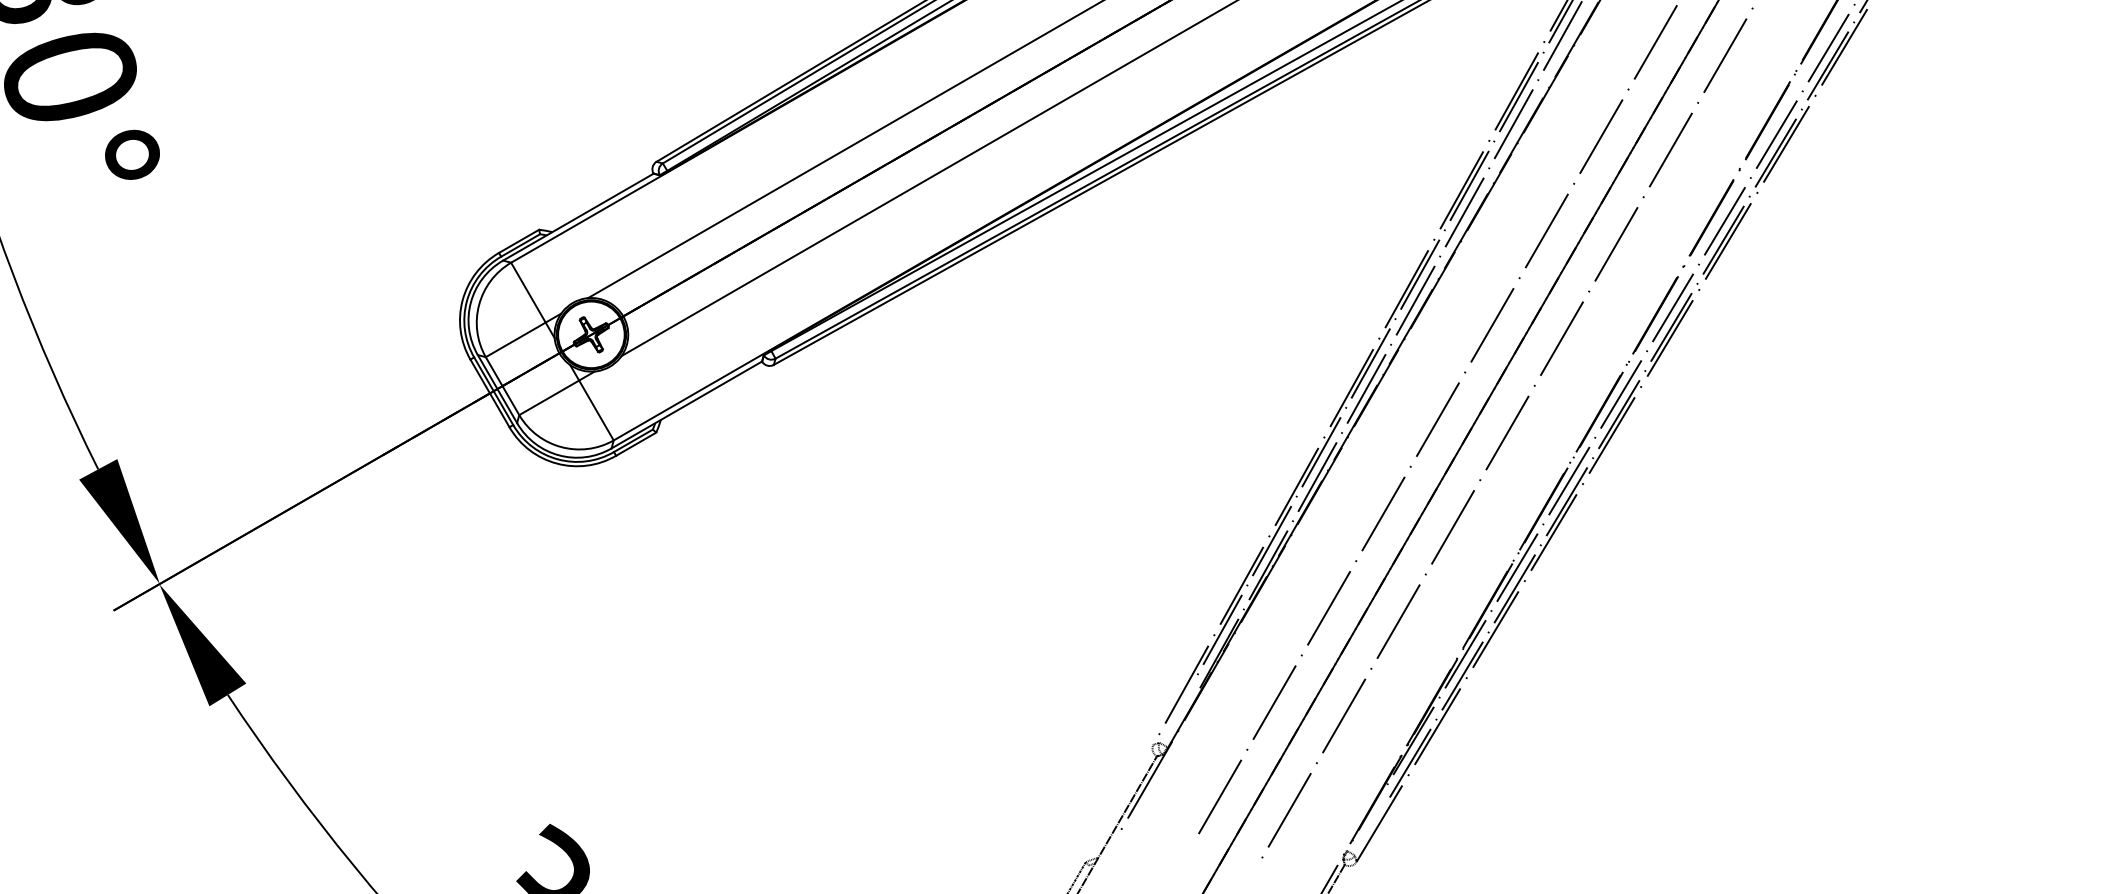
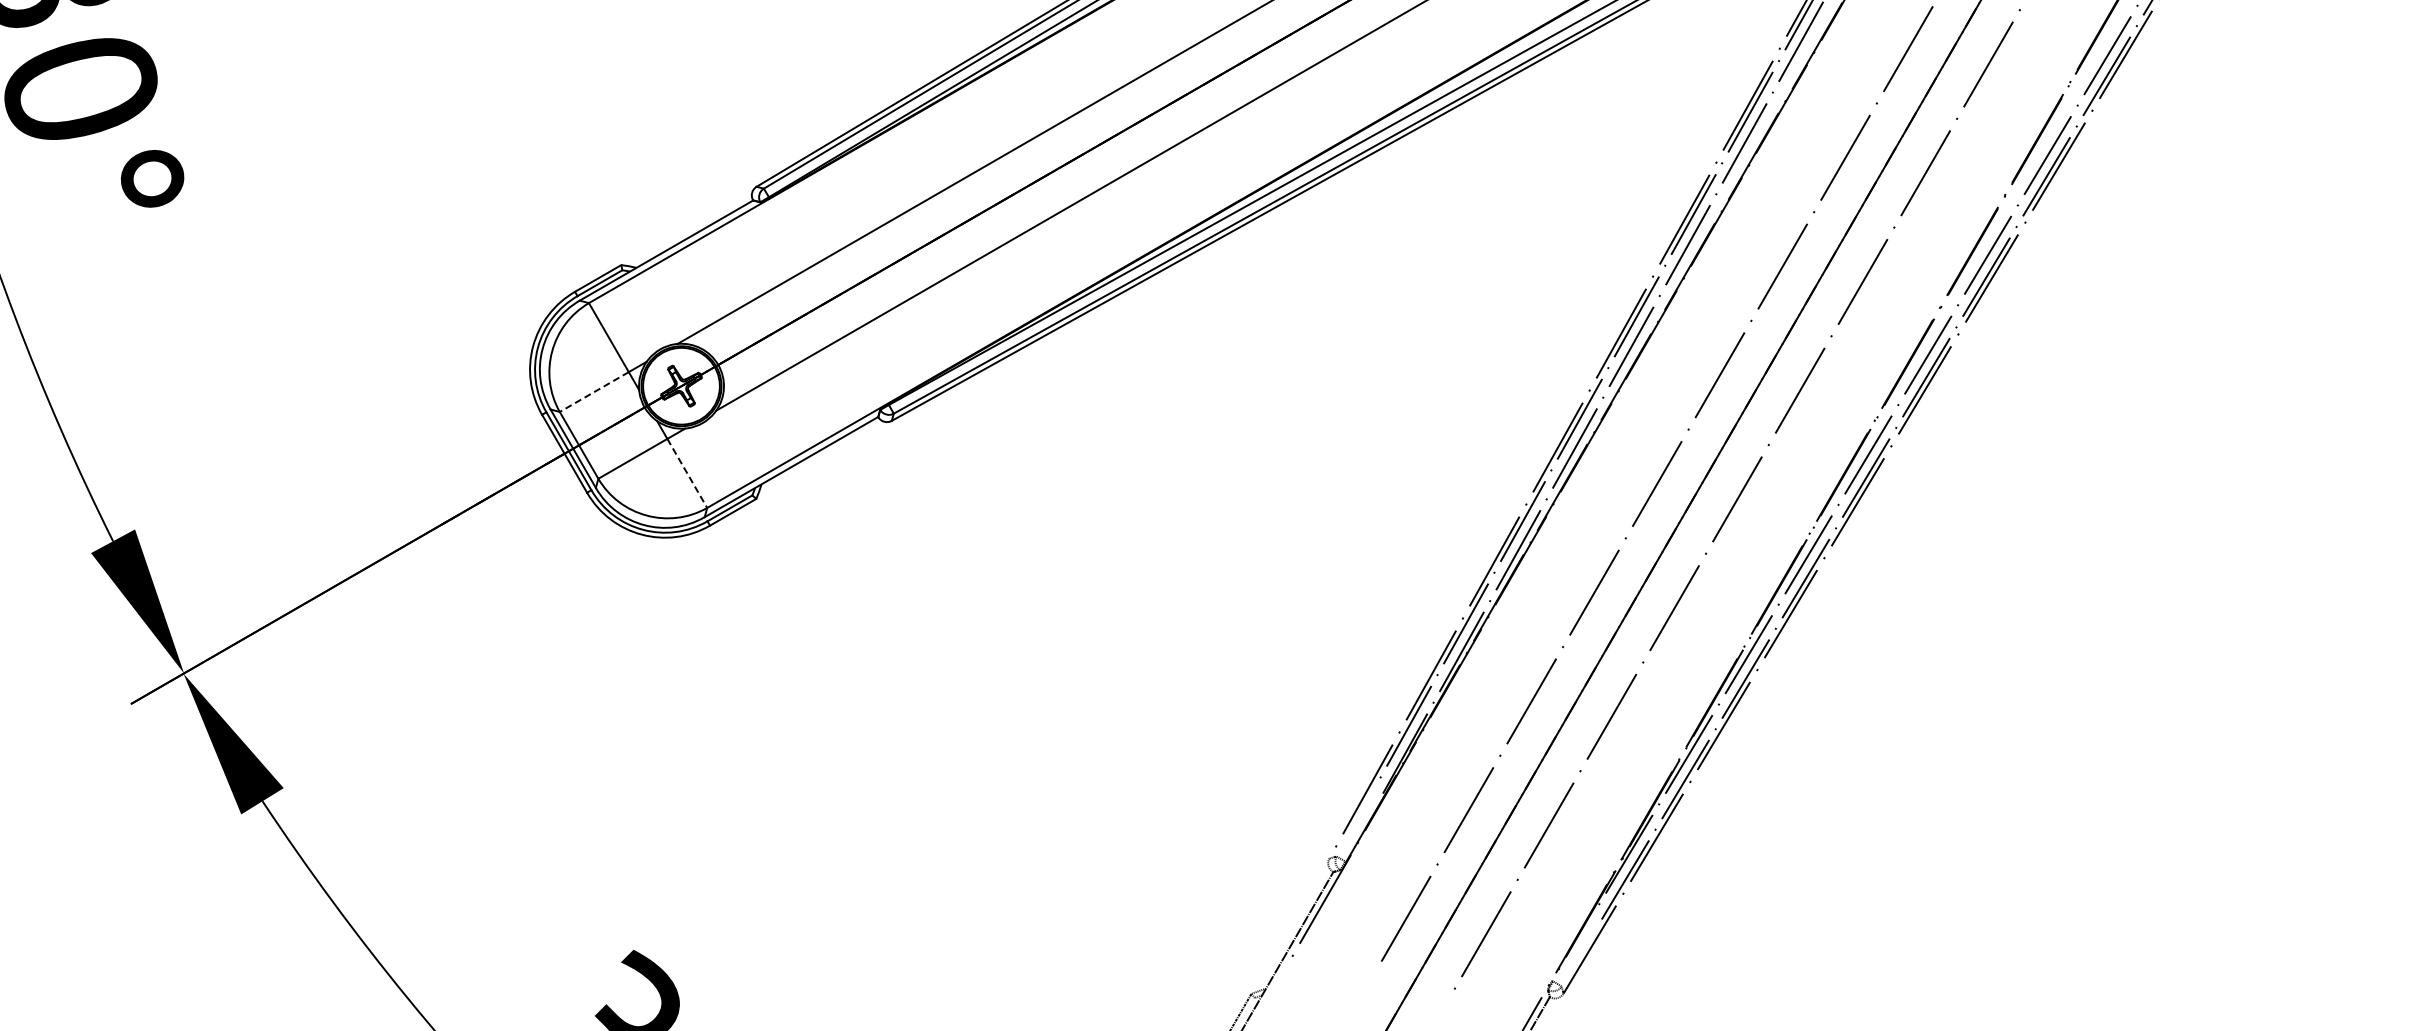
line: (515, 340) -> (594, 392), solid -> dashed
line: (596, 410) -> (687, 473), solid -> dashed

